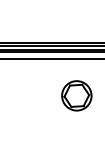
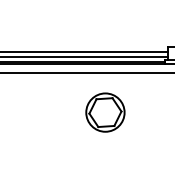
part: (76, 95) -> (105, 112), moved

